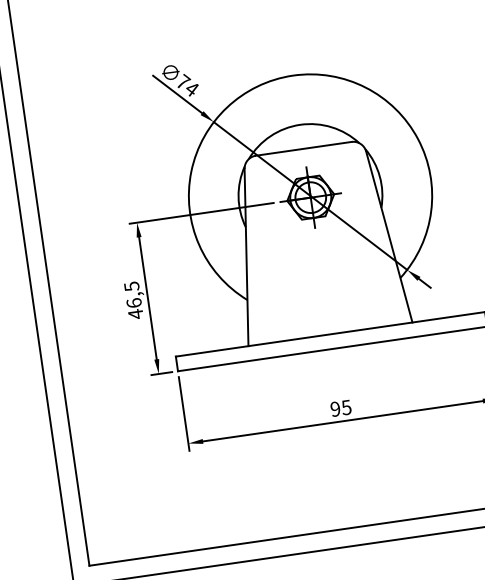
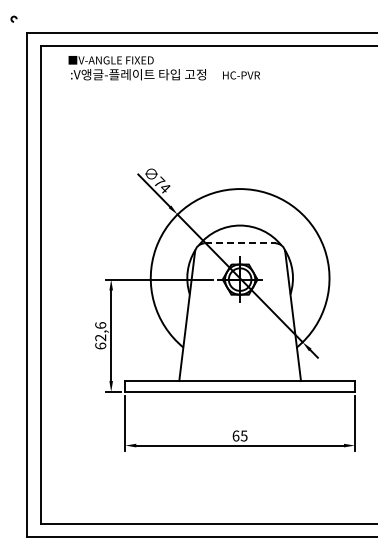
line: (304, 148) -> (240, 243), solid -> dashed
text: (133, 300) -> (100, 335), 46,5 -> 62,6
text: (334, 408) -> (235, 435), 95 -> 65

